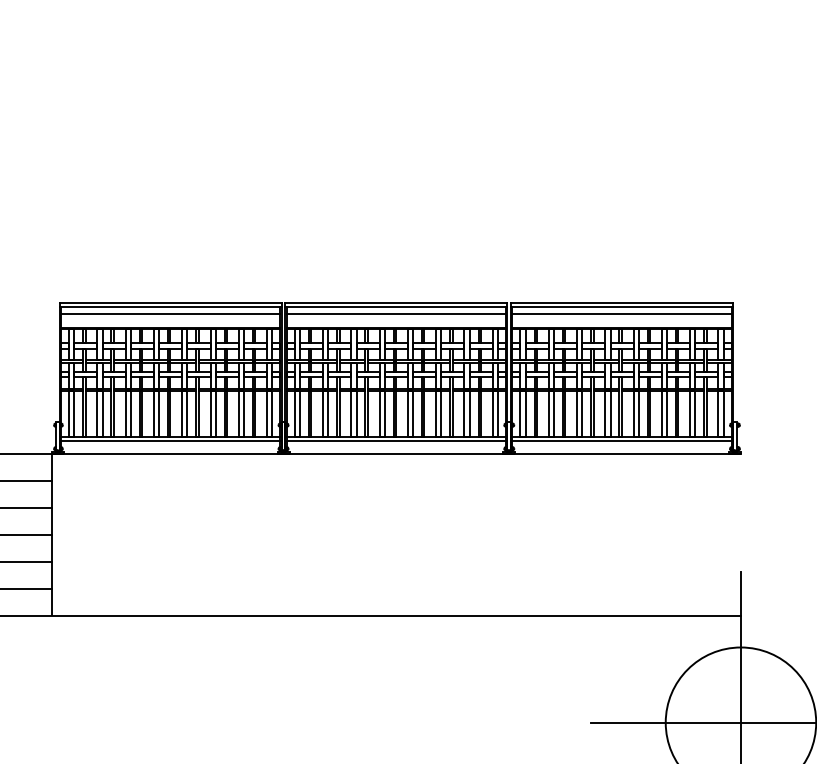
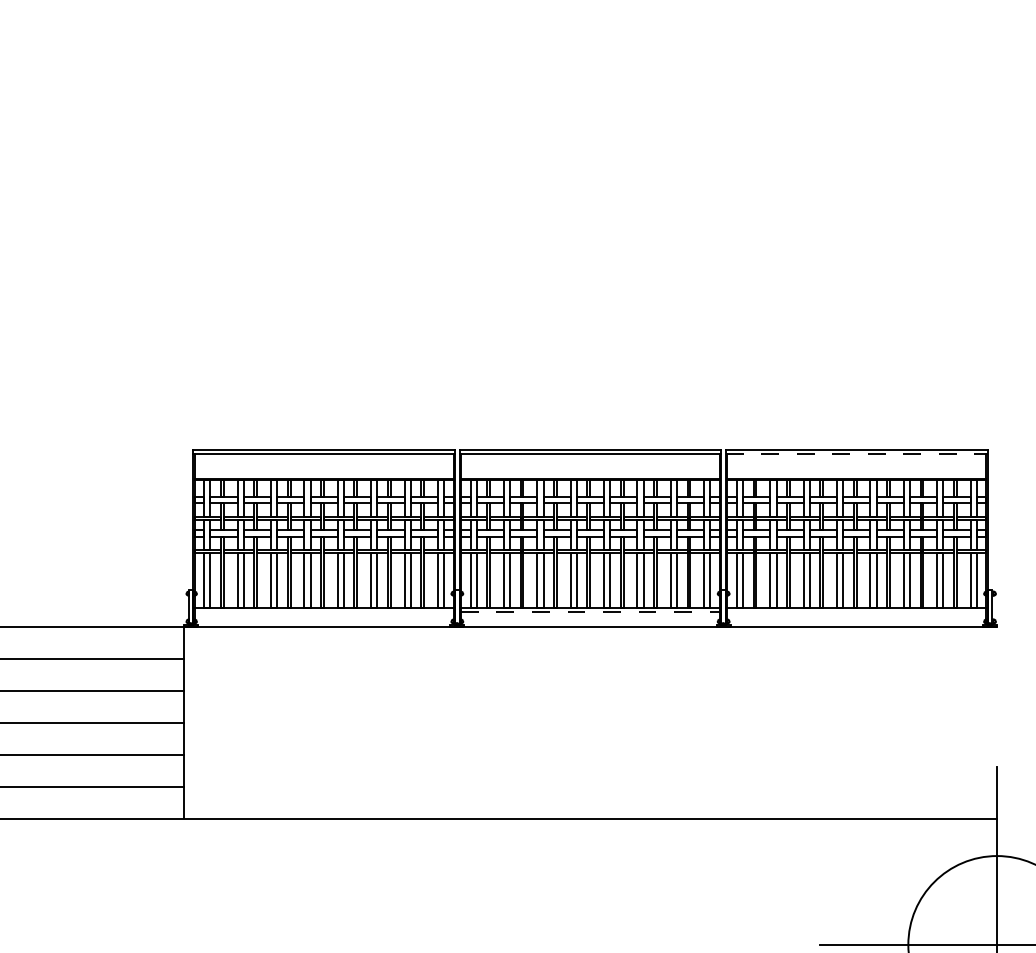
line: (621, 307) -> (856, 454), solid -> dashed
line: (170, 313) -> (323, 462), removed
line: (396, 313) -> (590, 462), removed
line: (621, 313) -> (856, 462), removed
line: (170, 441) -> (323, 612), removed
line: (396, 441) -> (590, 612), solid -> dashed
line: (621, 441) -> (856, 612), removed

